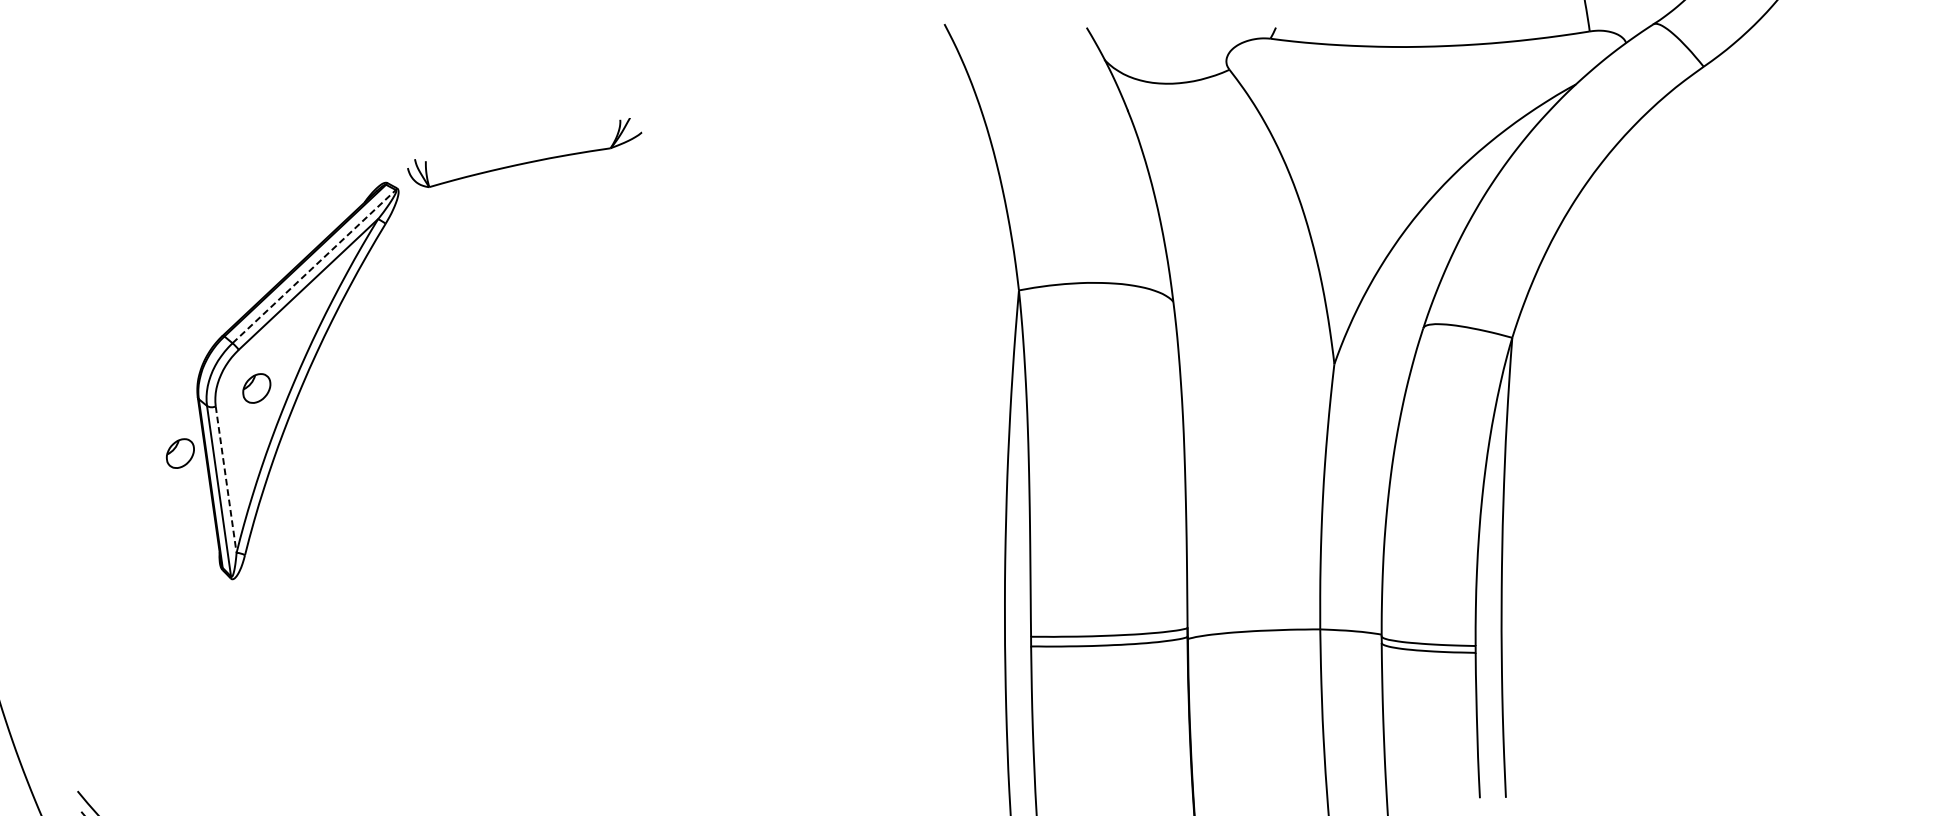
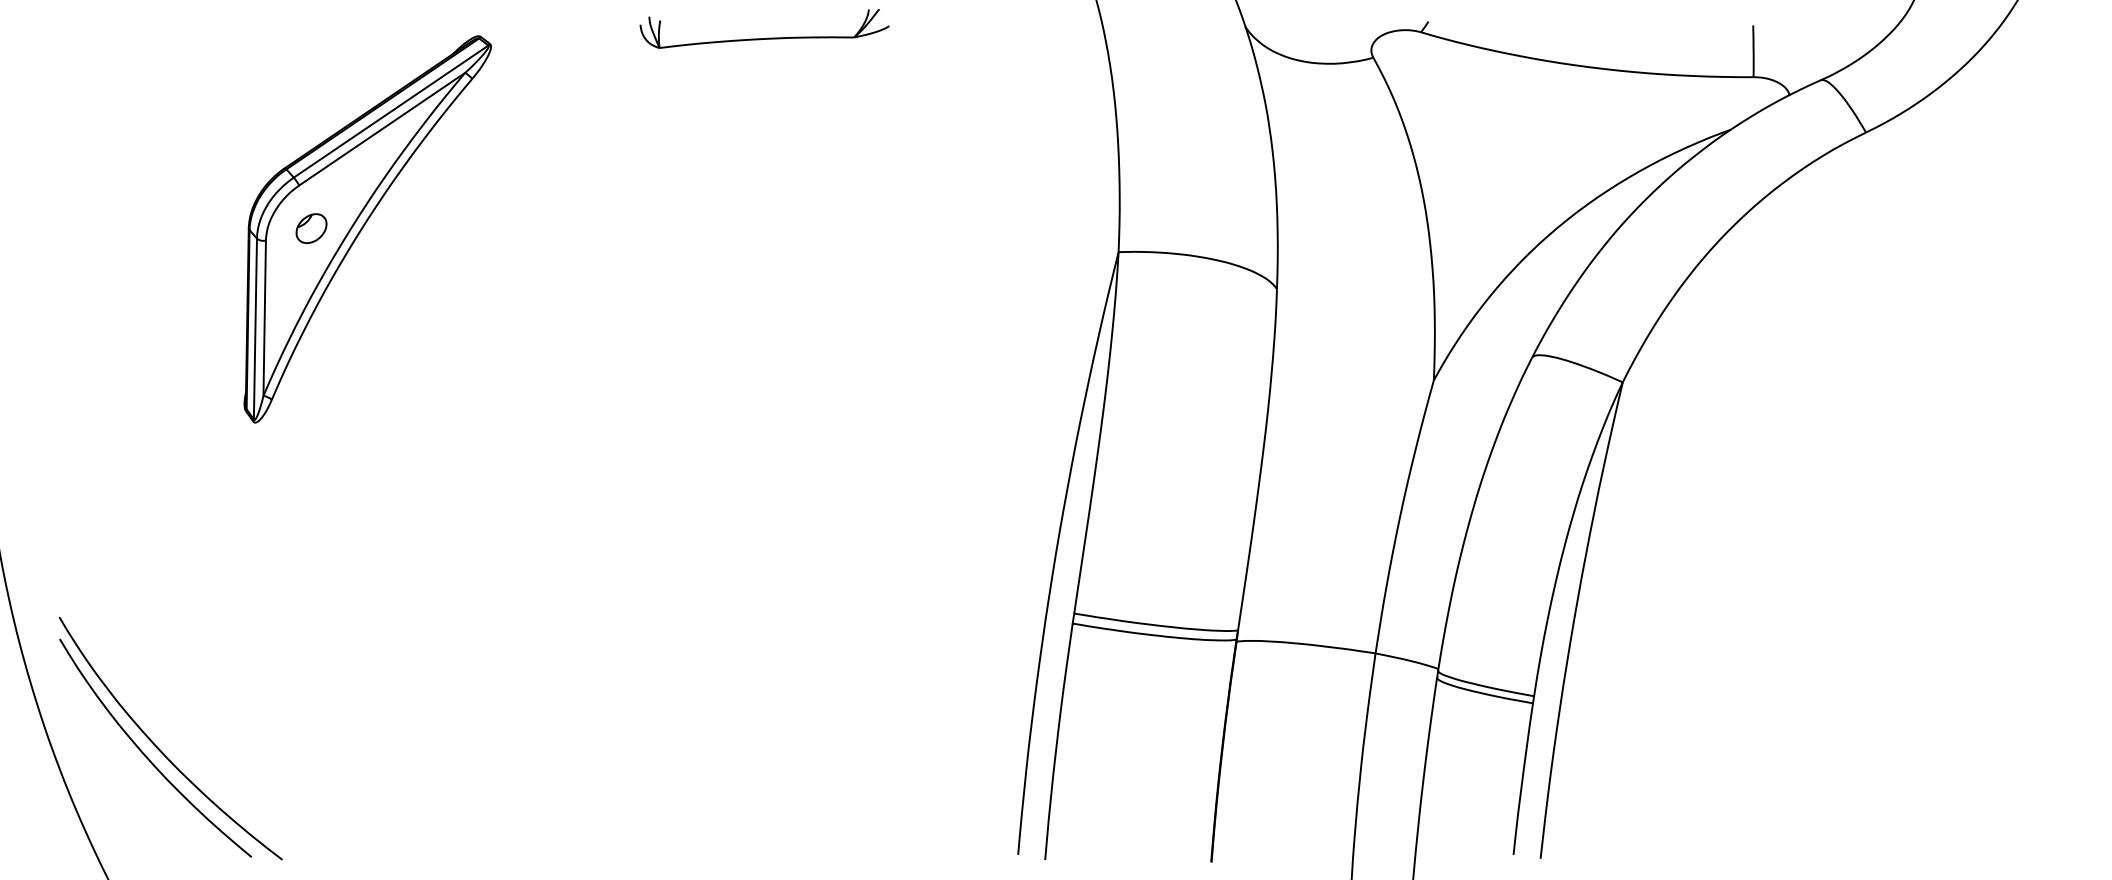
part: (529, 161) -> (767, 37), moved
line: (314, 266) -> (391, 111), dashed -> solid
part: (180, 453) -> (221, 283), removed
line: (226, 479) -> (264, 318), dashed -> solid

